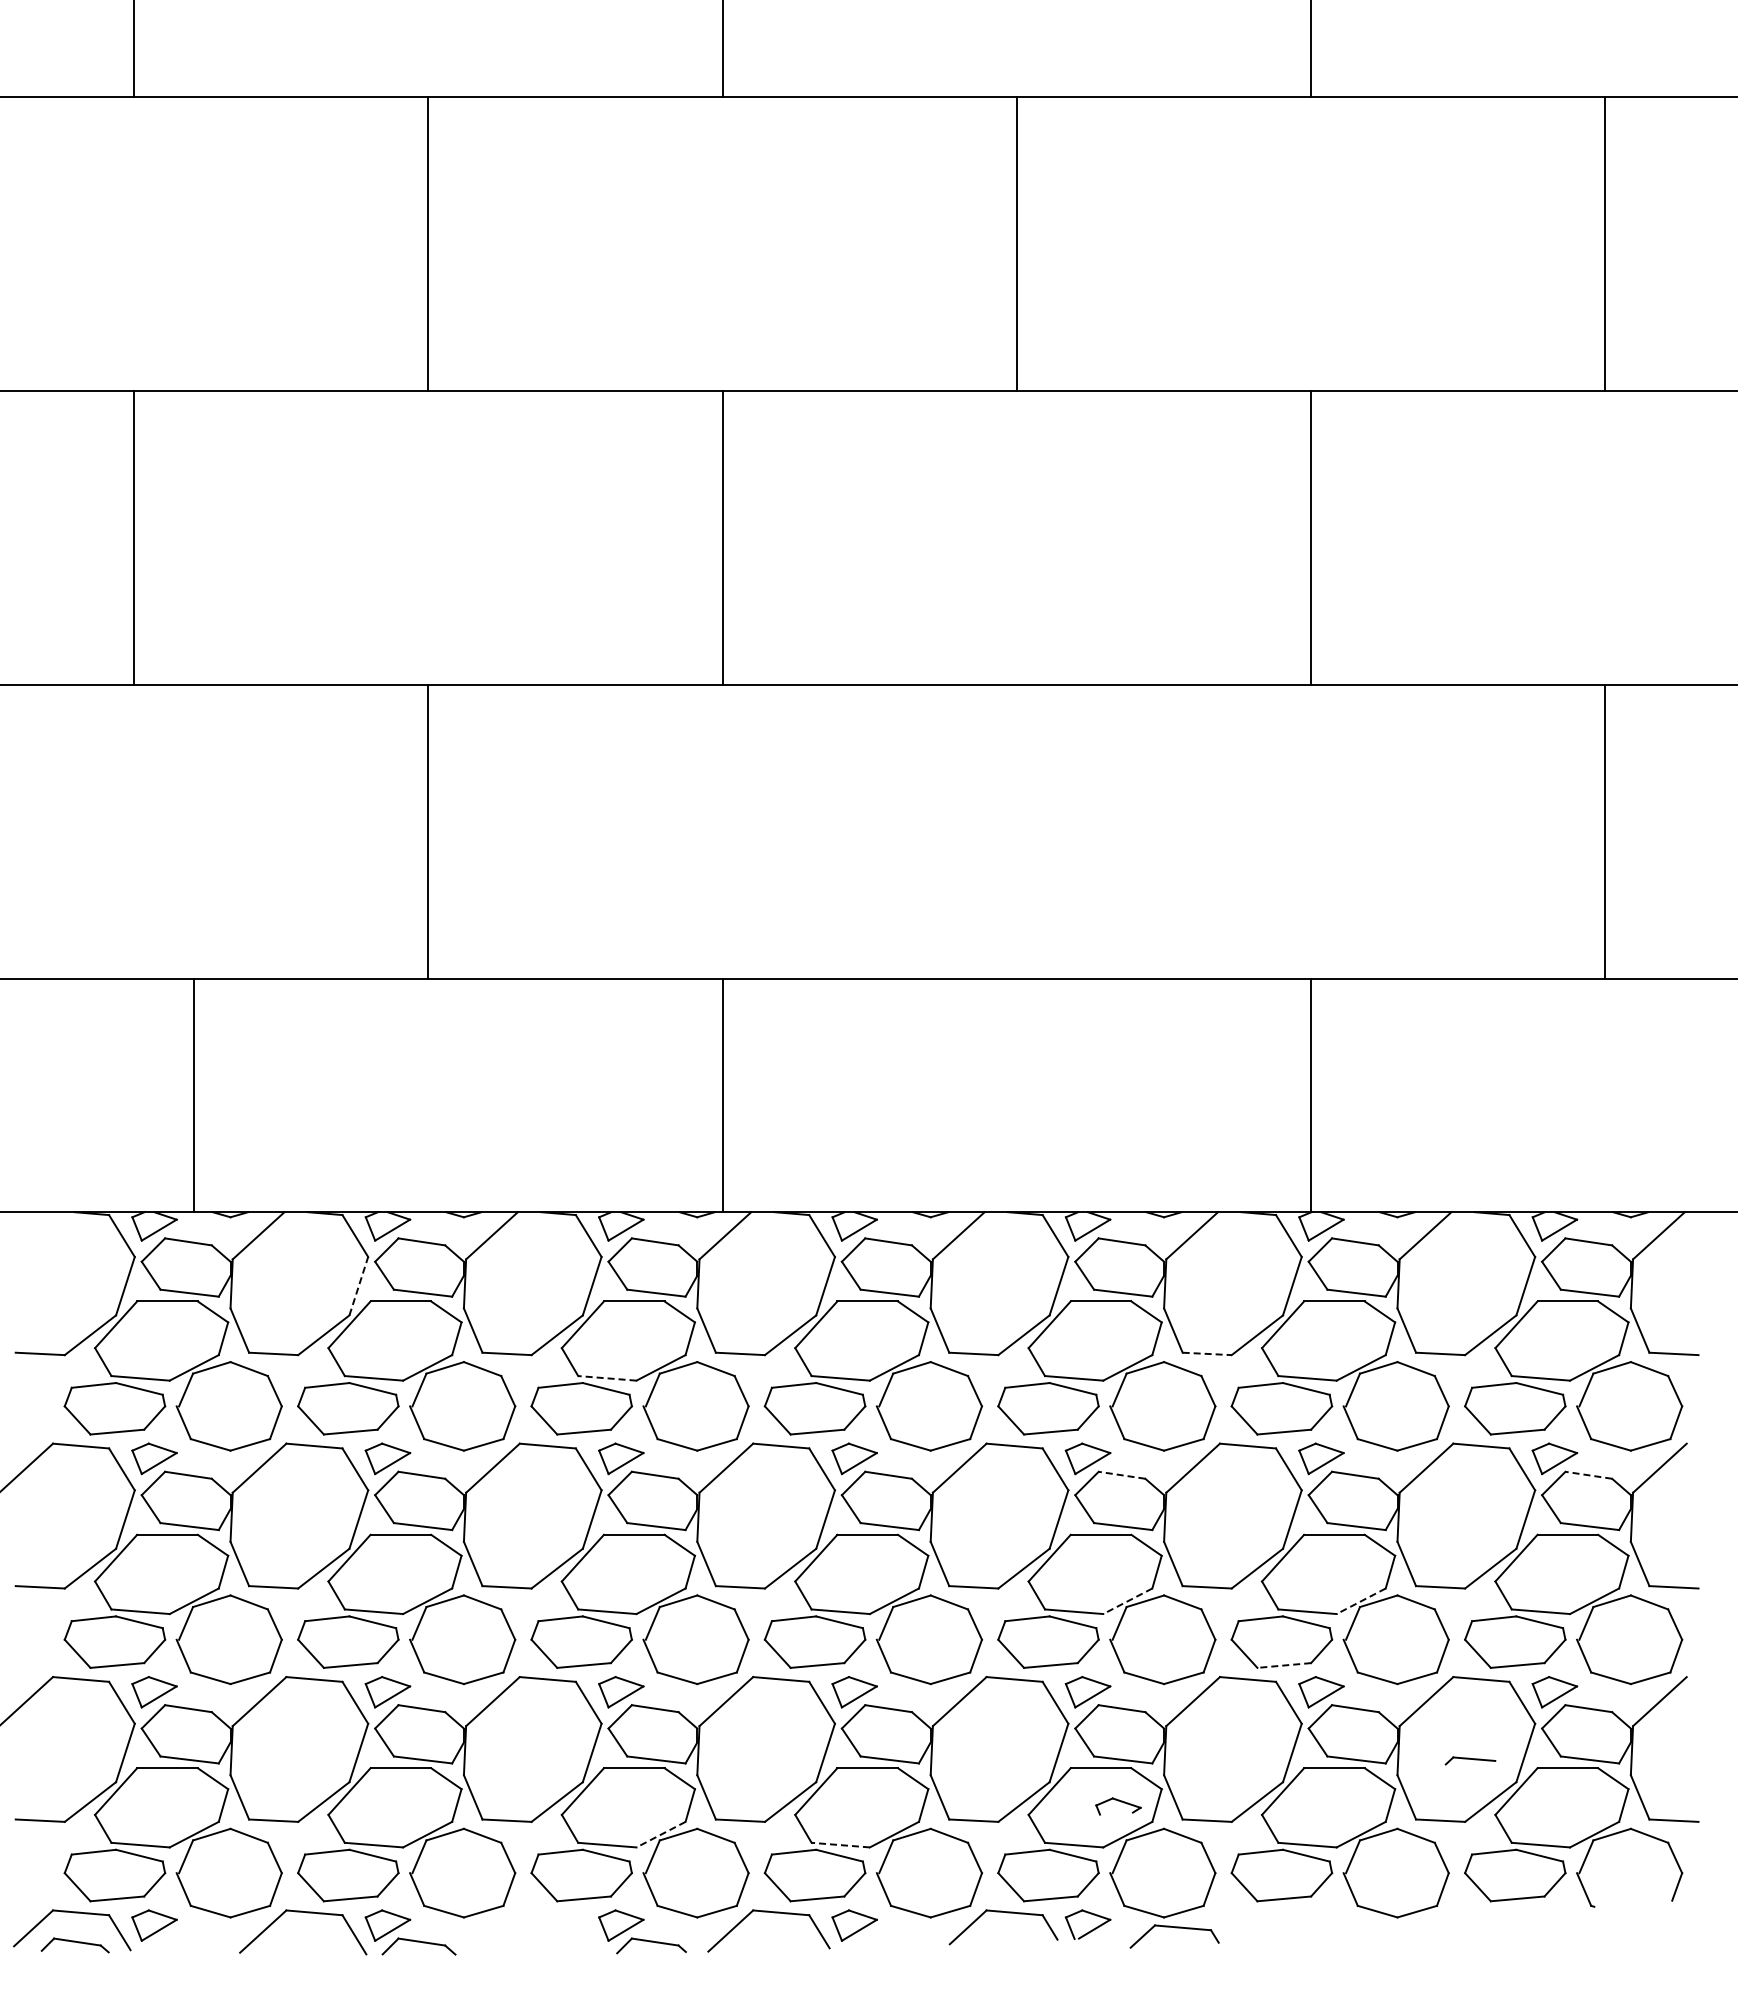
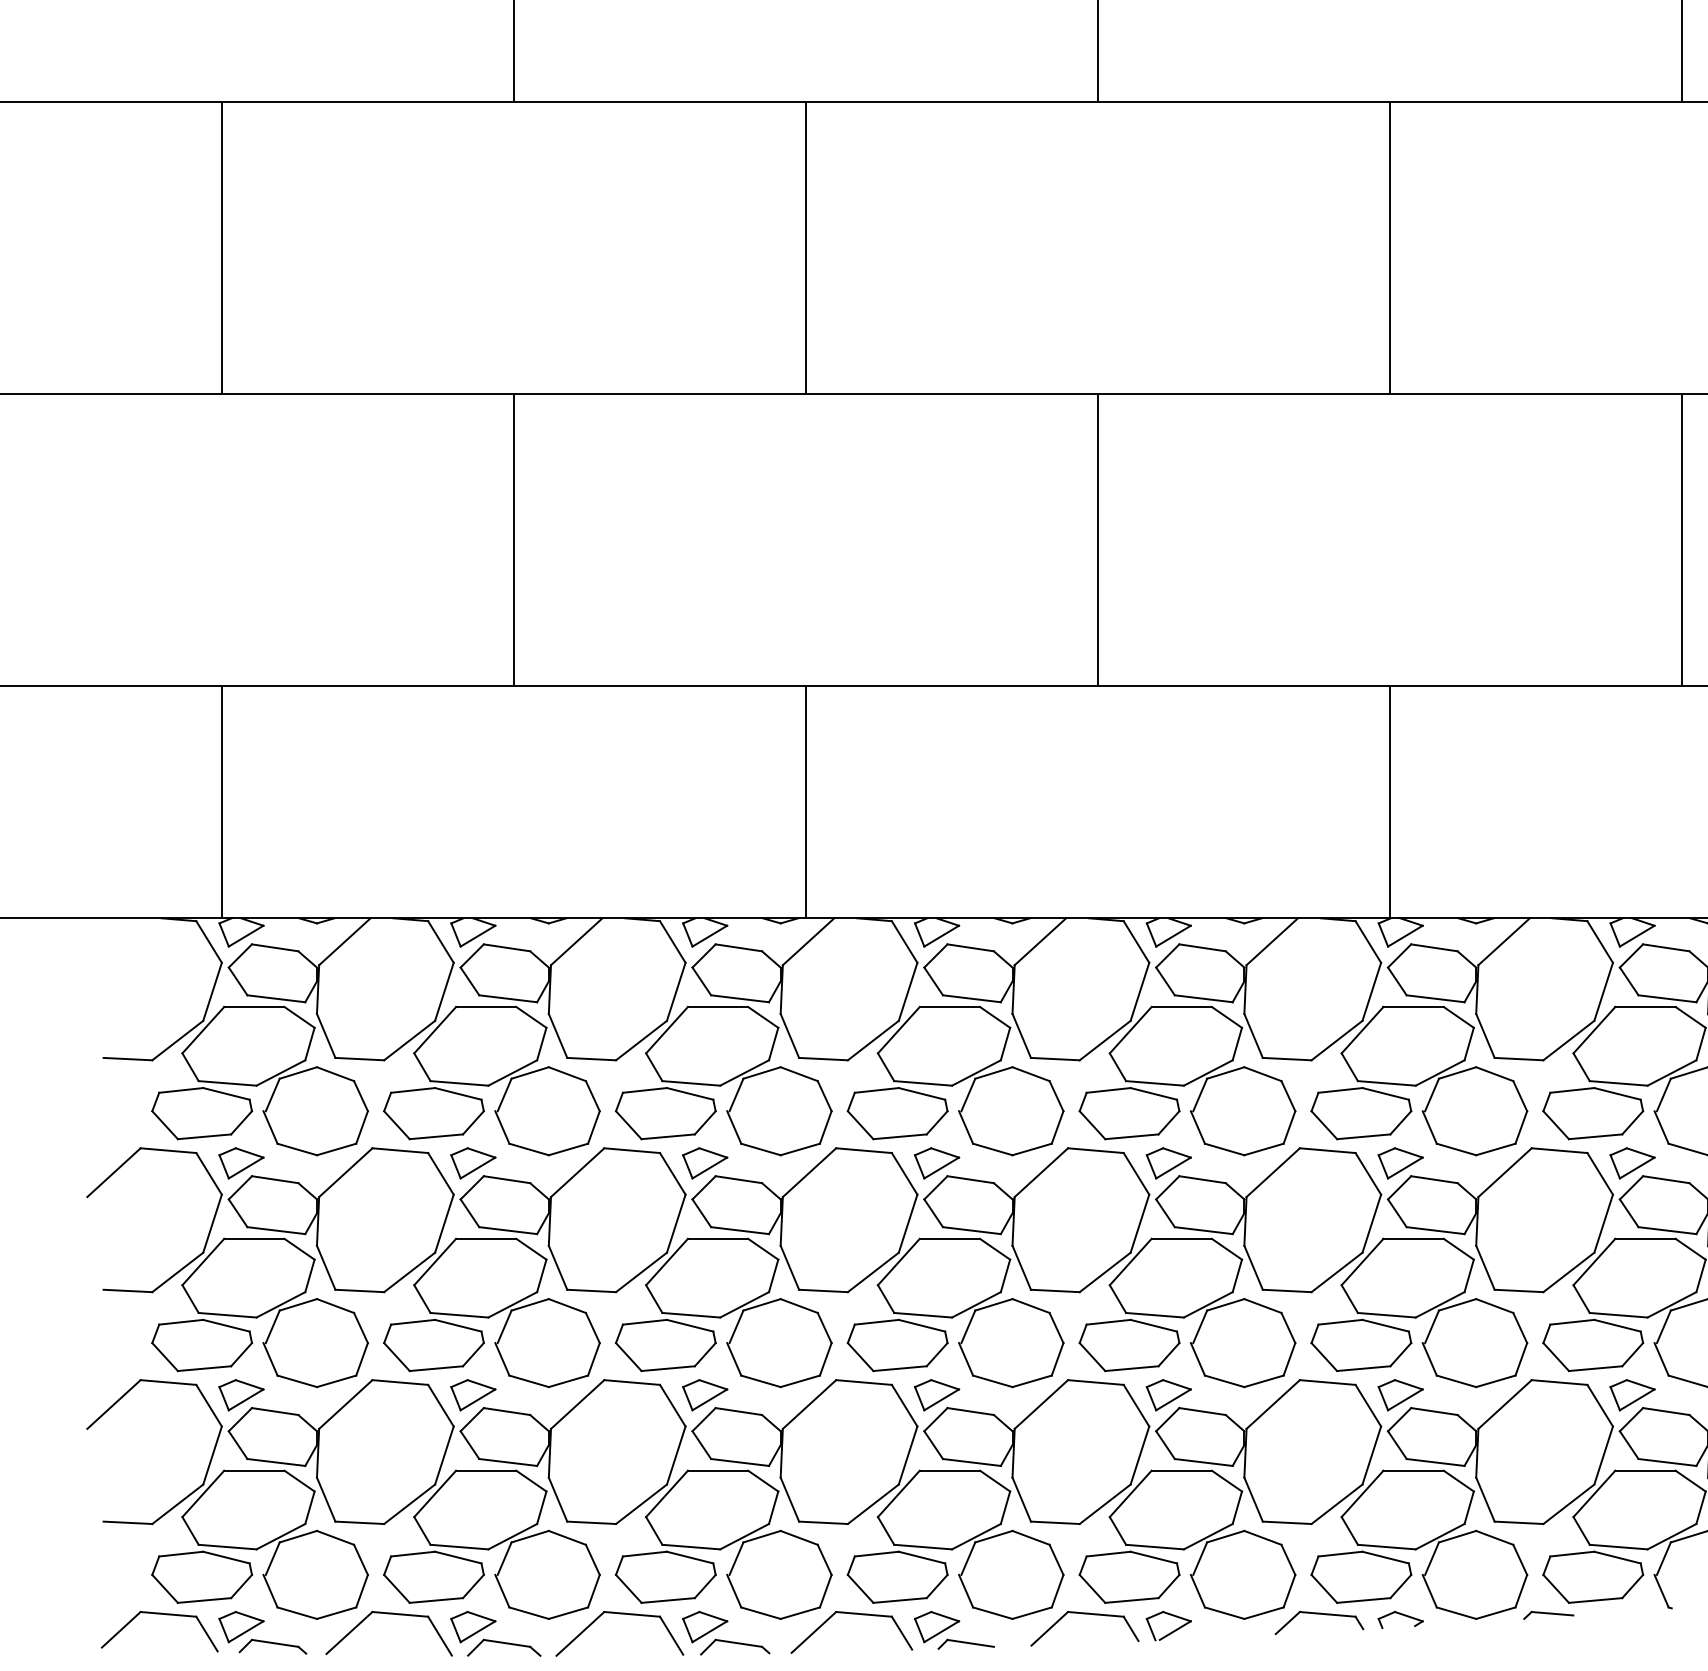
line: (1016, 831) -> (1097, 540), added
line: (194, 1095) -> (221, 802), moved
line: (358, 1286) -> (444, 992), dashed -> solid
line: (1207, 1353) -> (1287, 1058), dashed -> solid
line: (606, 1378) -> (690, 1083), dashed -> solid
line: (1122, 1475) -> (1203, 1179), dashed -> solid
line: (1588, 1475) -> (1665, 1179), dashed -> solid
line: (1127, 1601) -> (1208, 1305), dashed -> solid
line: (1361, 1601) -> (1440, 1305), dashed -> solid
line: (1284, 1665) -> (1363, 1368), dashed -> solid
part: (1470, 1760) -> (1548, 1615), moved
part: (1118, 1806) -> (1400, 1619), moved
line: (661, 1834) -> (745, 1536), dashed -> solid
line: (840, 1845) -> (922, 1547), dashed -> solid
part: (540, 1913) -> (624, 1615), added
part: (1175, 1928) -> (1320, 1615), moved
part: (883, 1942) -> (965, 1643), added
part: (74, 1945) -> (272, 1646), moved

